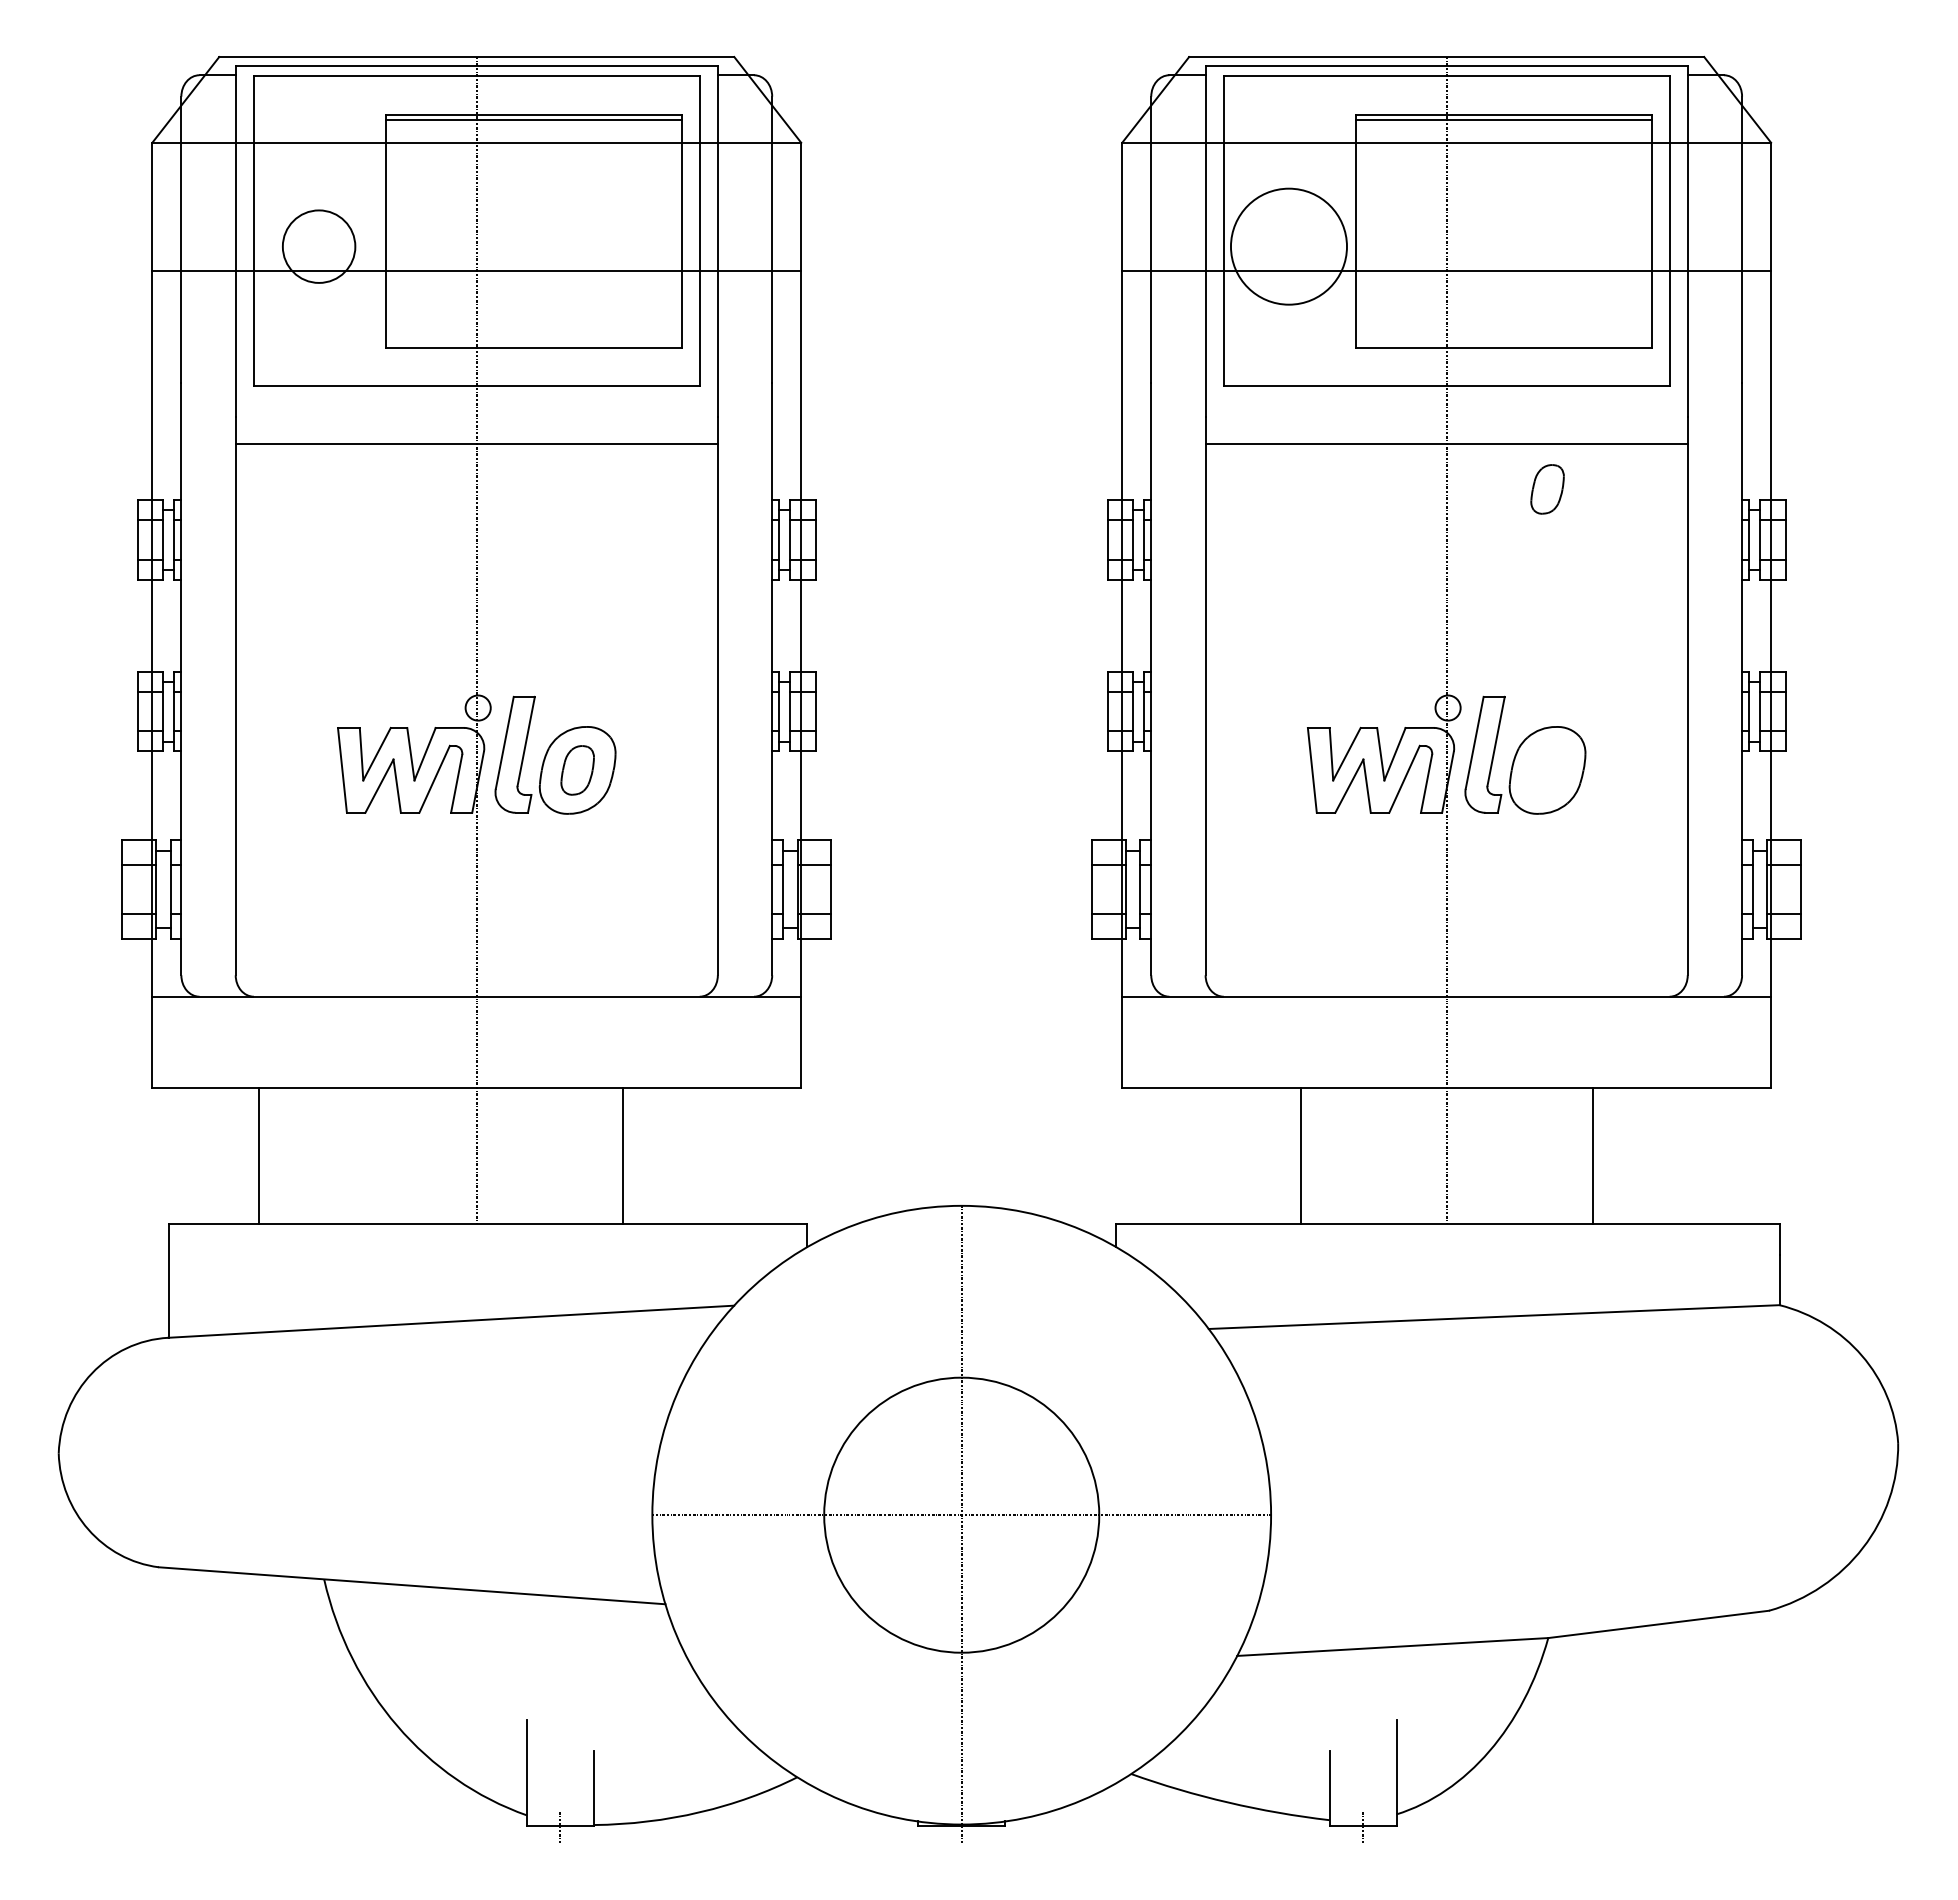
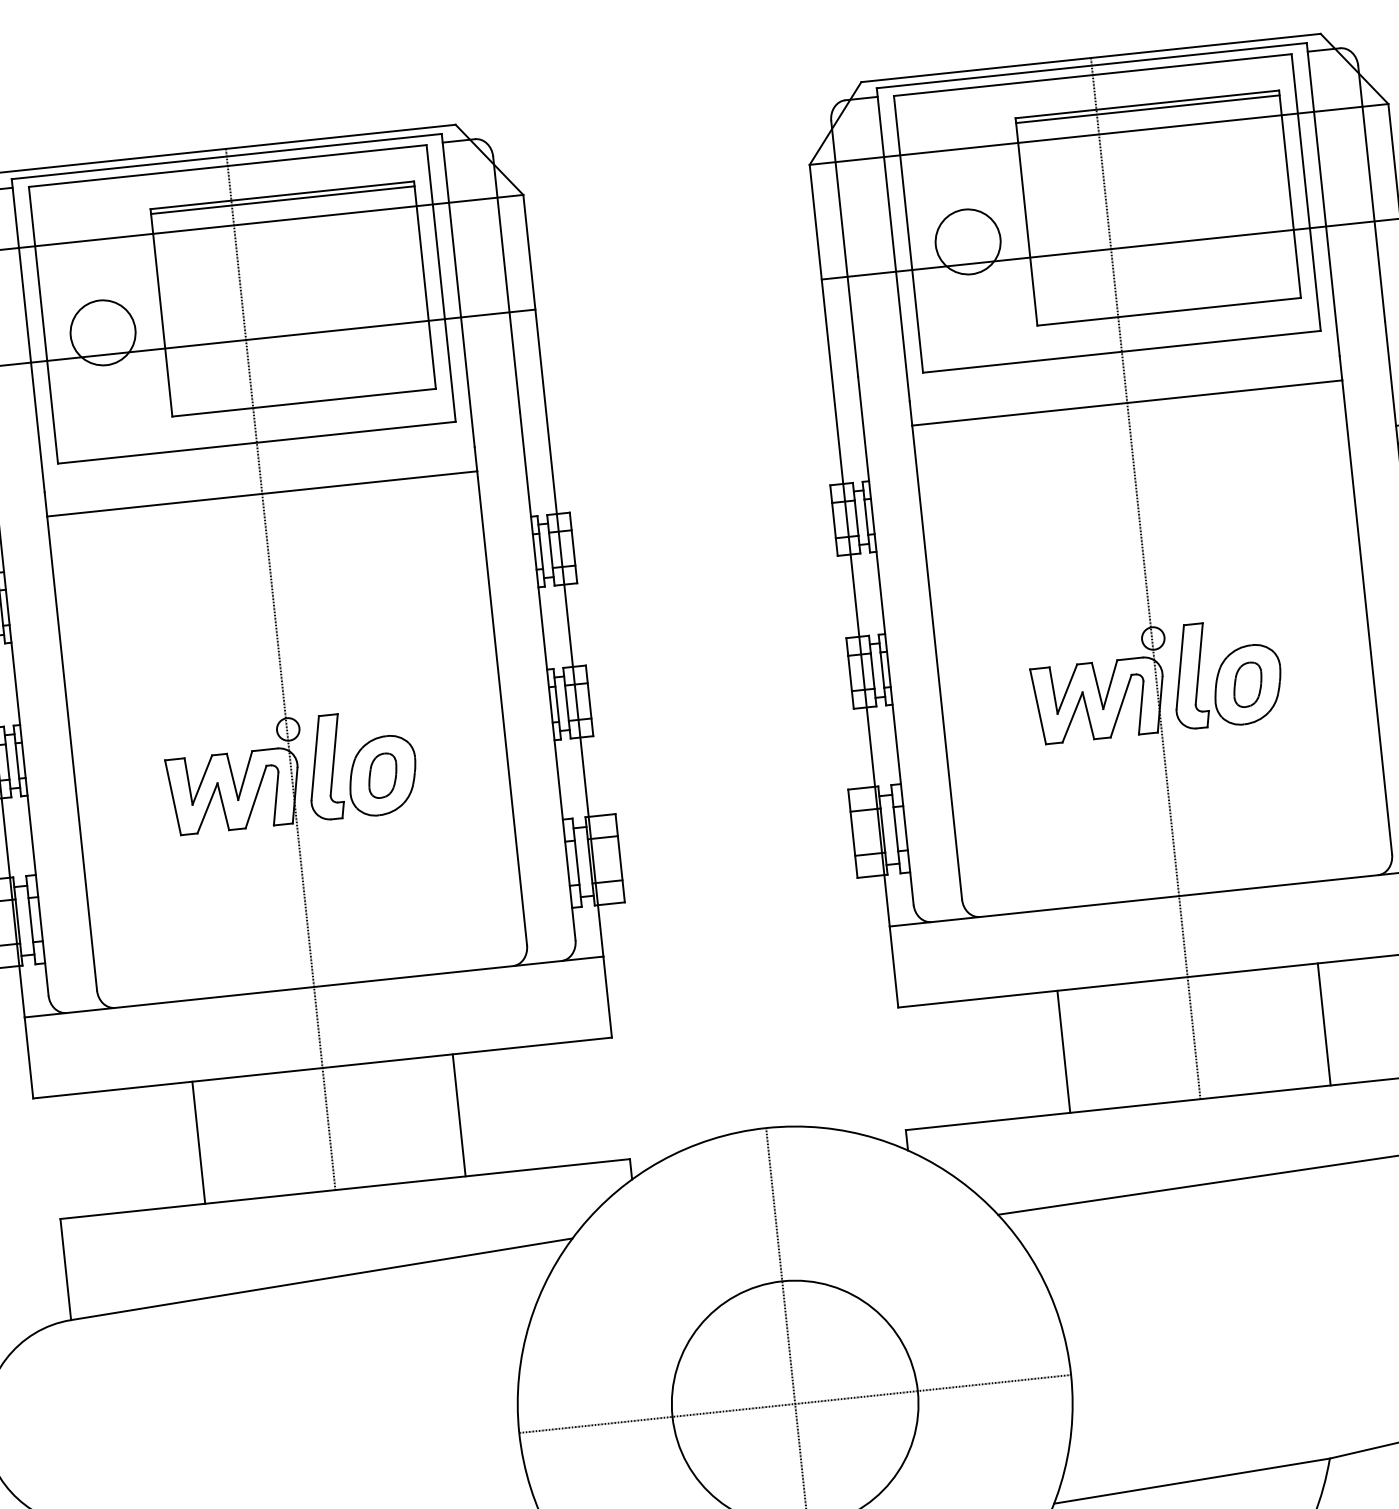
circle: (1288, 246) -> (967, 241), size x0.62
part: (1547, 489) -> (1247, 684), moved
line: (258, 1155) -> (198, 1142), moved

